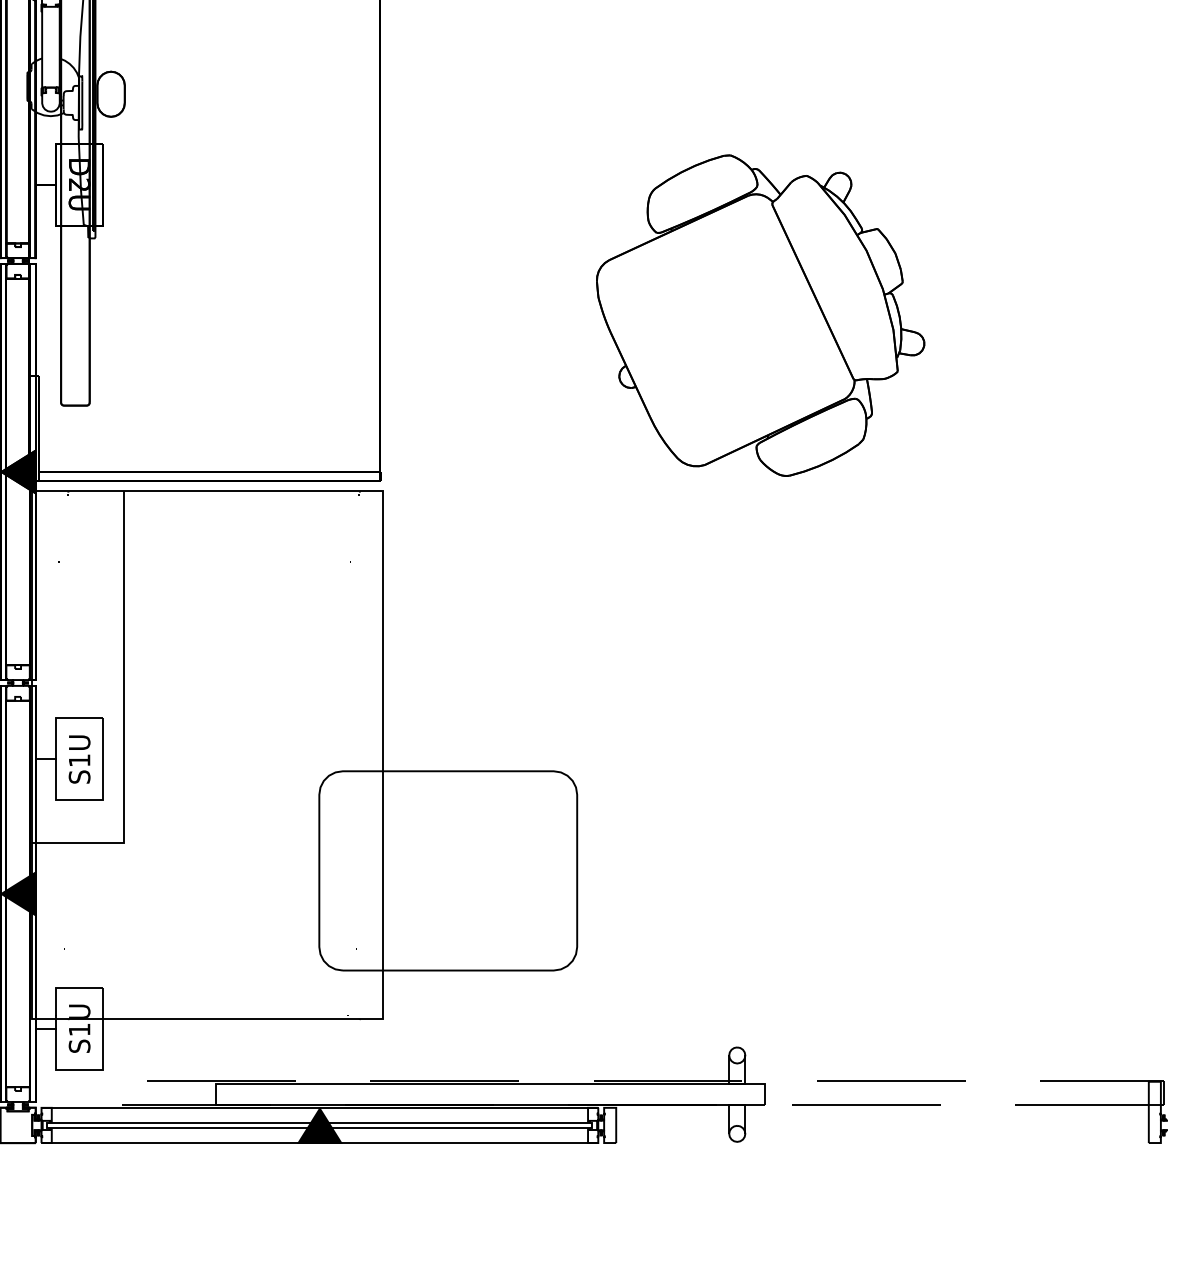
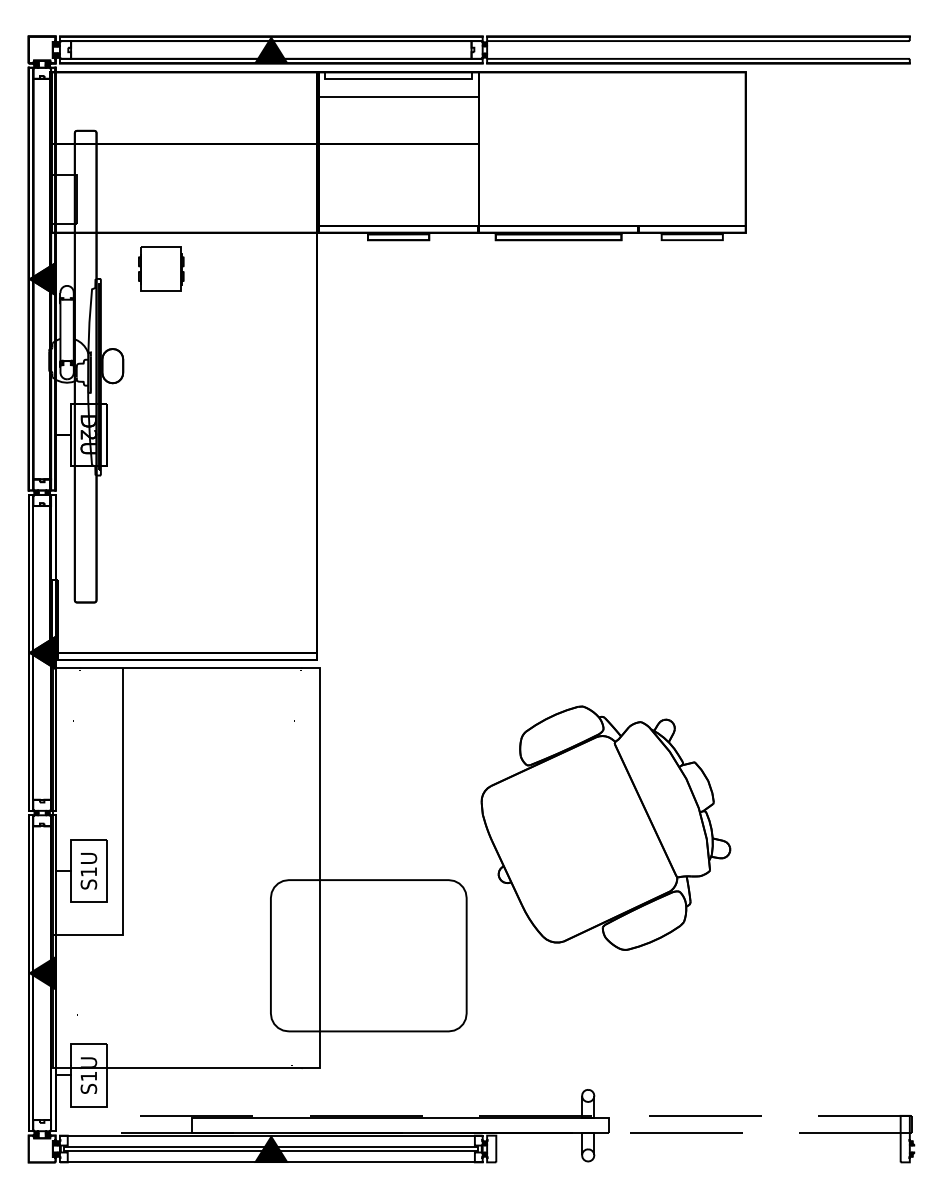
part: (760, 314) -> (605, 827), moved

